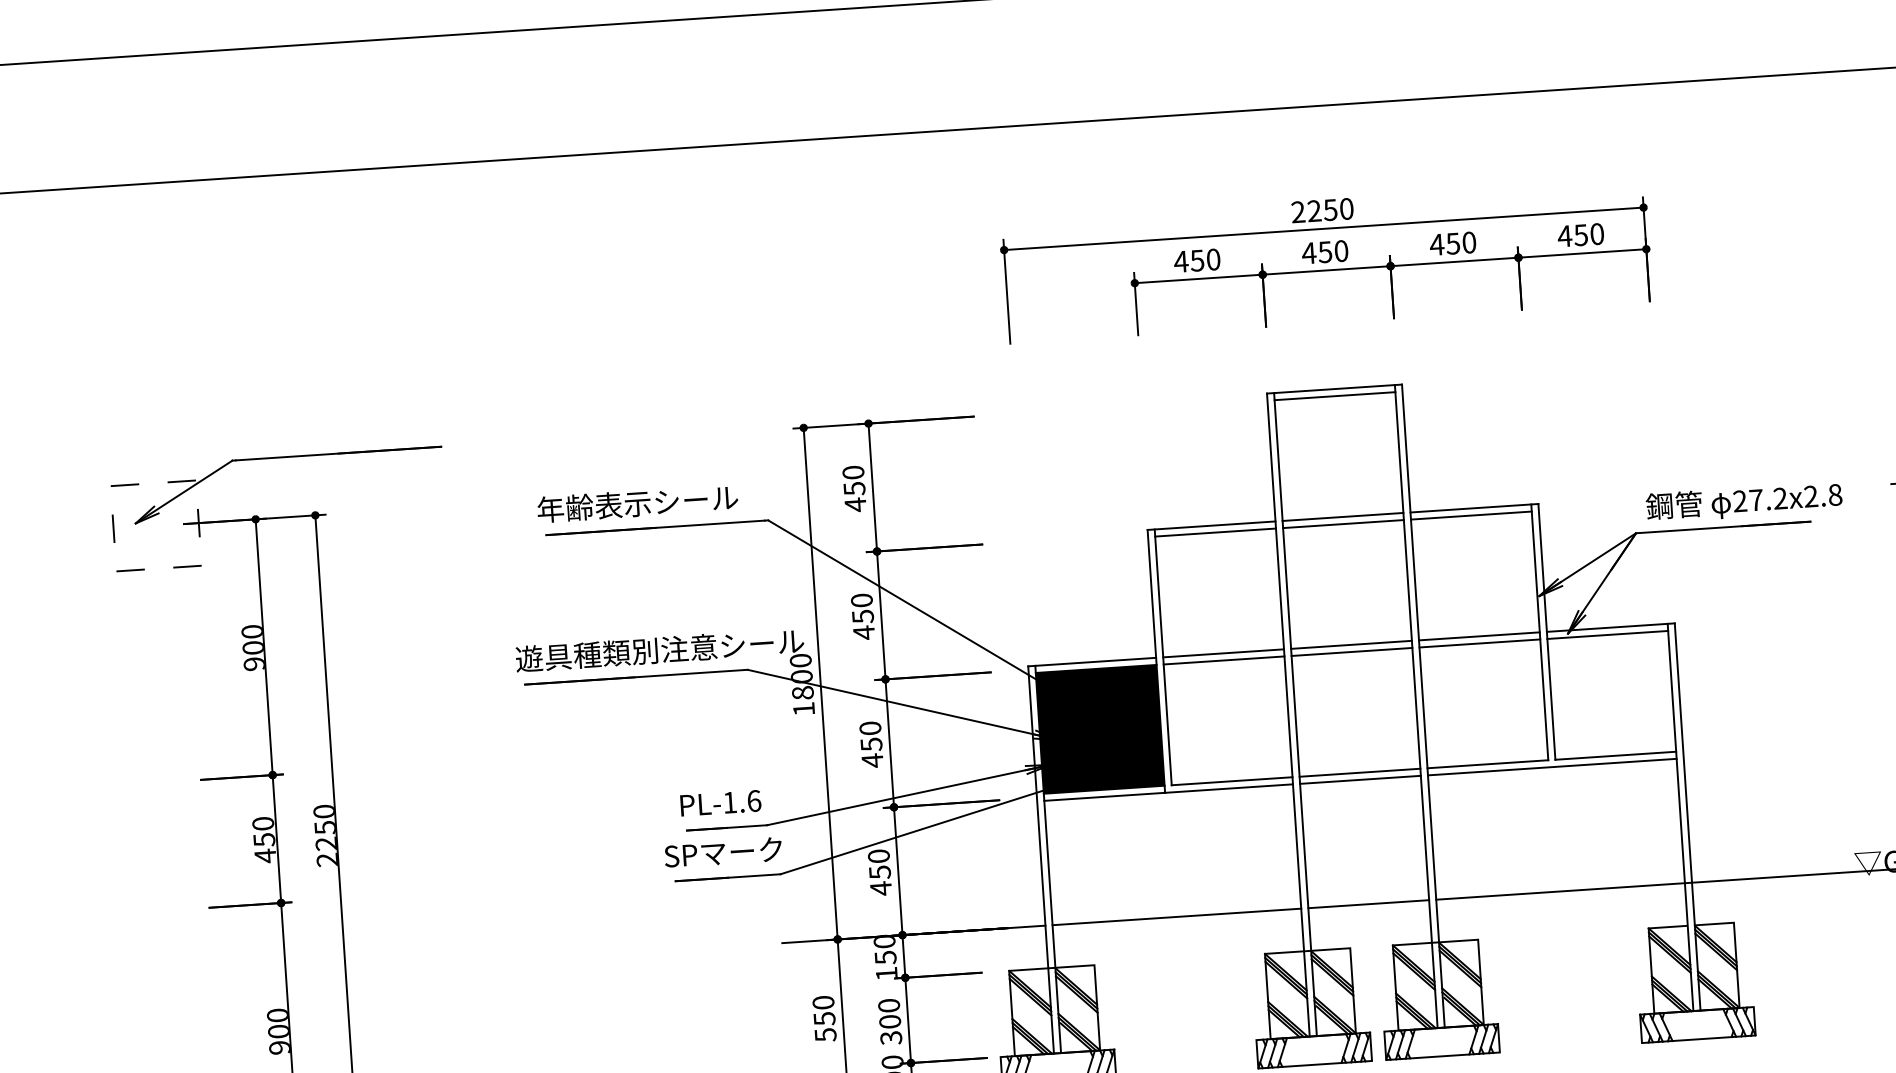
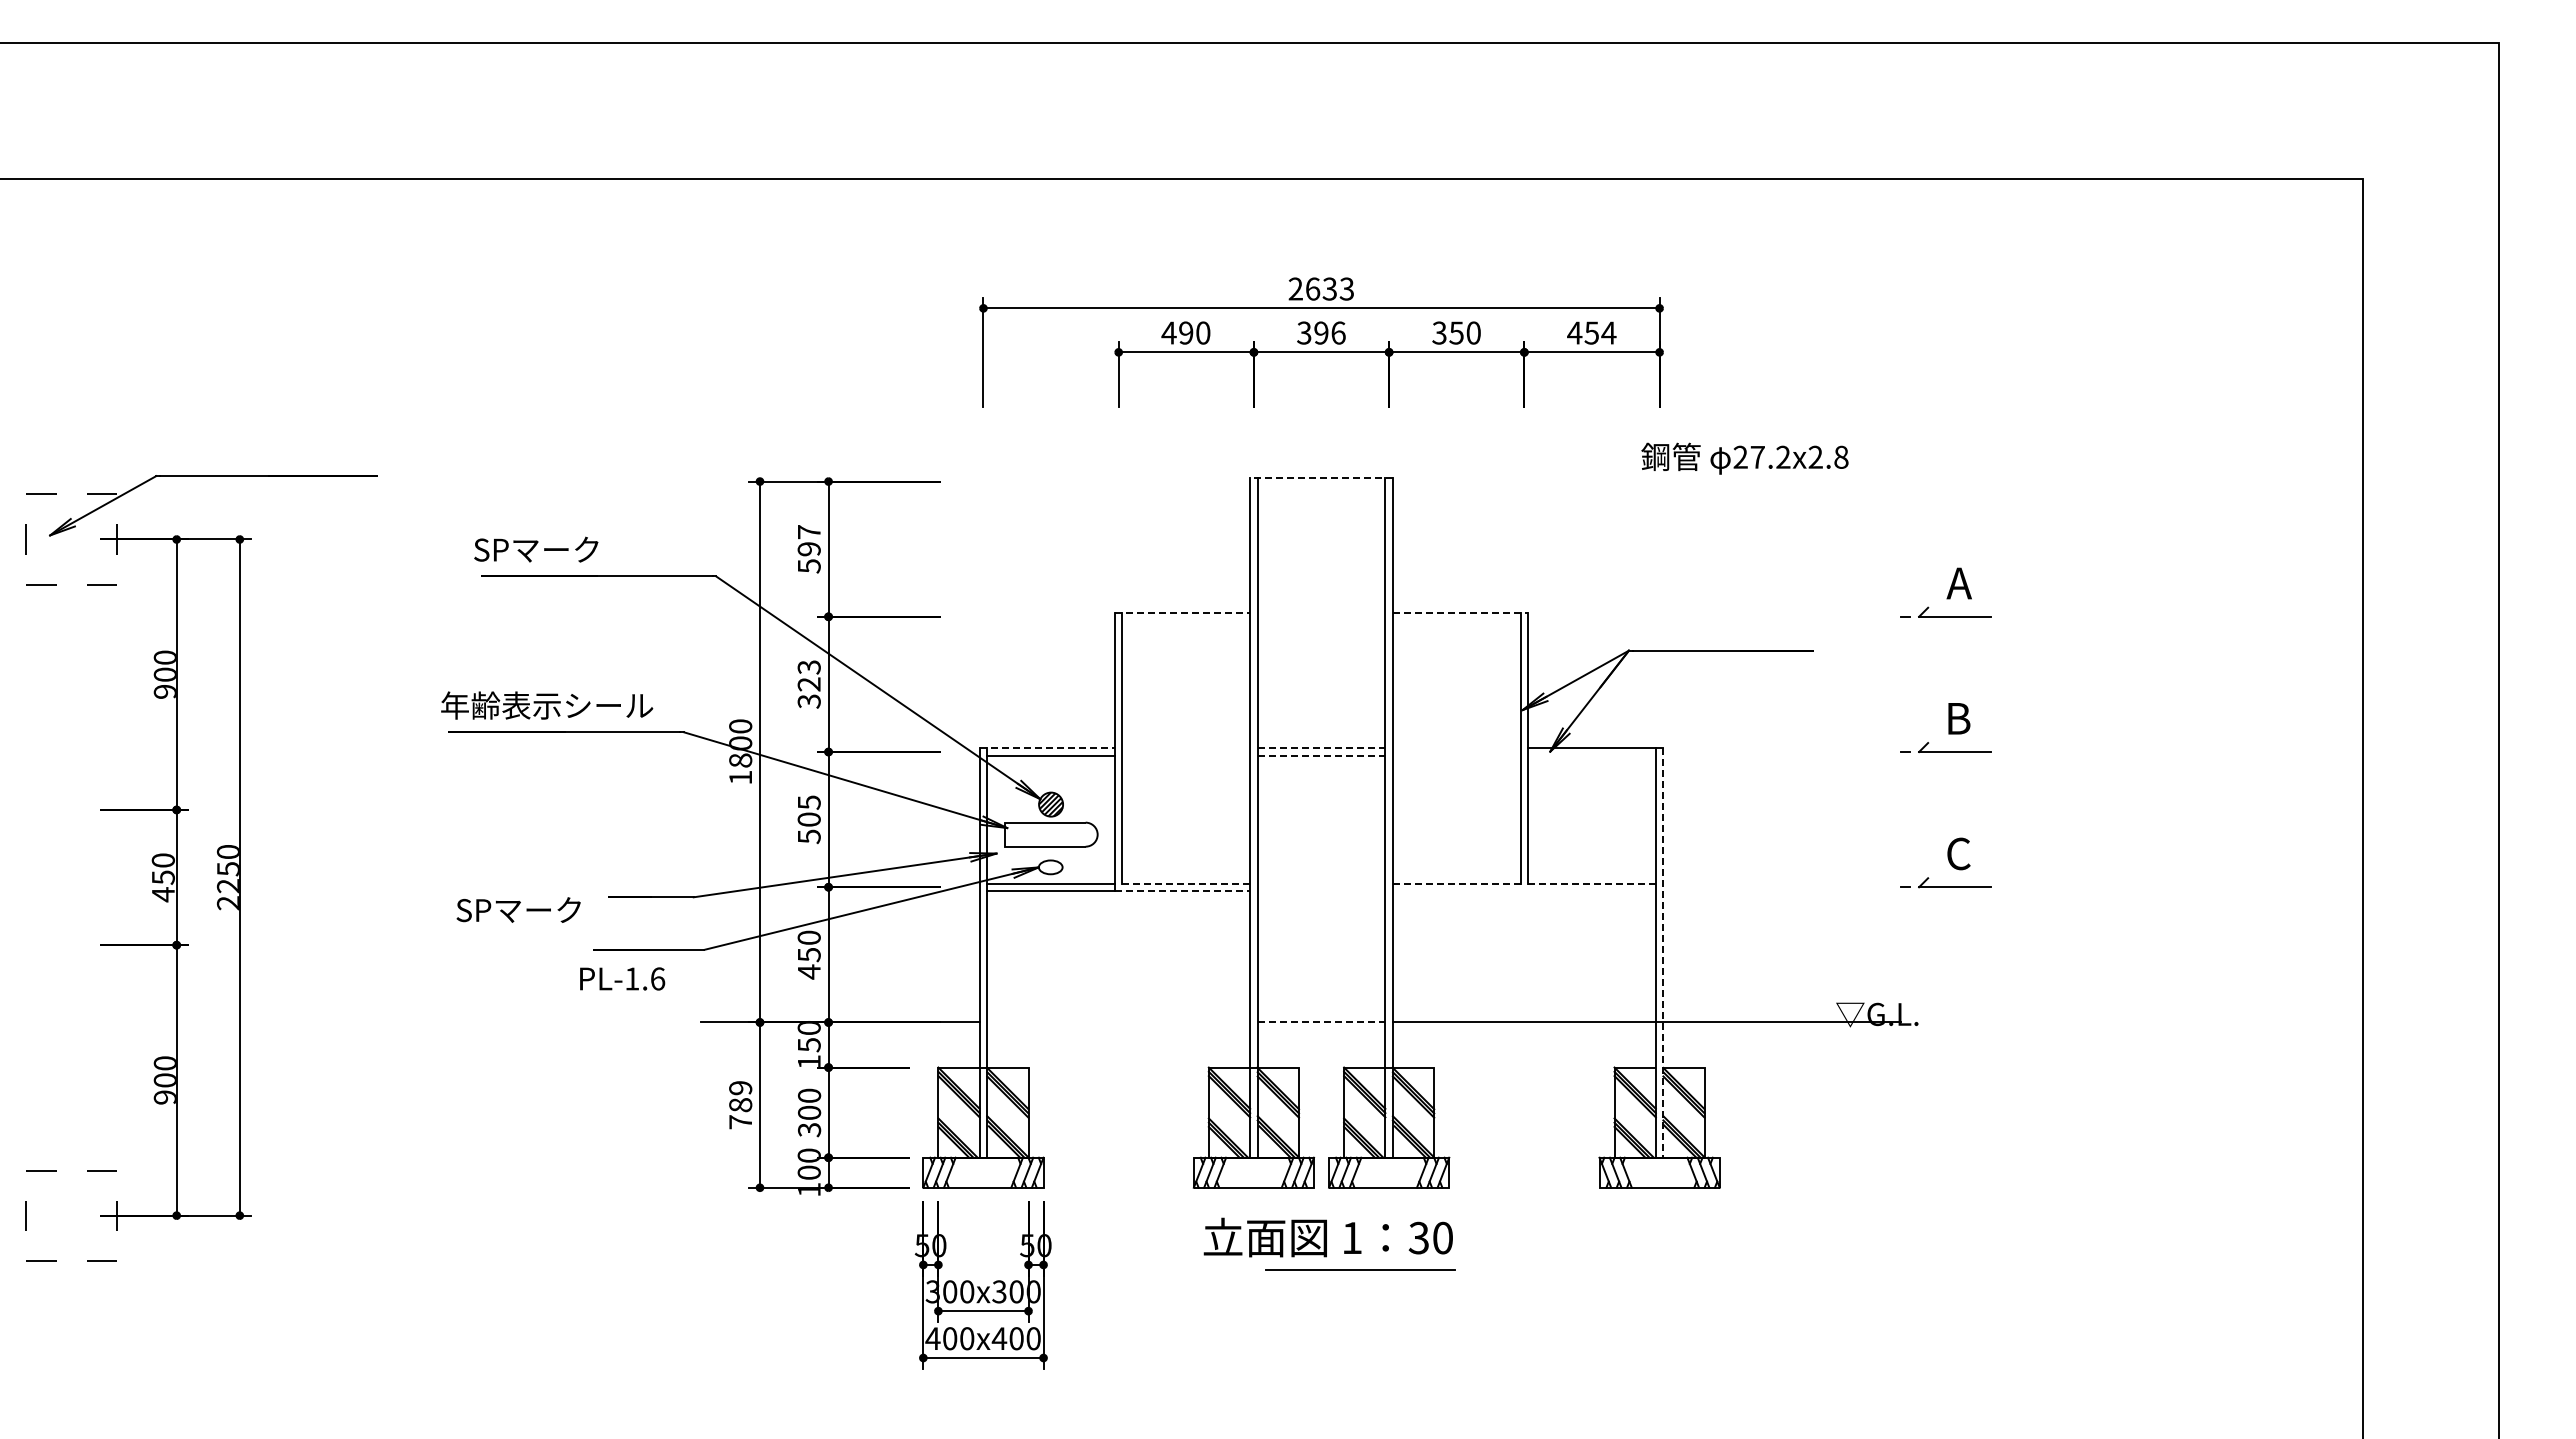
text: (1330, 209) -> (1329, 288), 2250 -> 2633
text: (1596, 233) -> (1608, 332), 450 -> 454
text: (1436, 244) -> (1439, 332), 450 -> 350
text: (1324, 251) -> (1320, 332), 450 -> 396
text: (1196, 260) -> (1185, 332), 450 -> 490
line: (1334, 388) -> (1321, 477), solid -> dashed
line: (1334, 396) -> (1321, 485), removed
text: (853, 489) -> (808, 549), 450 -> 597
text: (1743, 502) -> (1744, 458), moved
text: (637, 503) -> (579, 549), 年齢表示シール -> SPマーク
line: (1474, 508) -> (1460, 613), solid -> dashed
line: (1471, 515) -> (1456, 620), removed
line: (1342, 517) -> (1321, 613), removed
line: (1343, 524) -> (1321, 620), removed
line: (1211, 526) -> (1182, 613), solid -> dashed
line: (1215, 532) -> (1186, 620), removed
text: (862, 616) -> (808, 684), 450 -> 323
line: (1607, 634) -> (1591, 755), removed
line: (1479, 636) -> (1456, 748), removed
line: (1479, 643) -> (1456, 755), removed
line: (1351, 645) -> (1321, 748), solid -> dashed
text: (659, 650) -> (592, 705), 遊具種類別注意シール -> 年齢表示シール
line: (1351, 651) -> (1321, 755), solid -> dashed
line: (1223, 653) -> (1186, 748), removed
line: (1224, 660) -> (1186, 755), removed
line: (1092, 662) -> (1047, 748), solid -> dashed
fill: (1099, 729) -> (1050, 819), removed
hatch: (1100, 743) -> (1050, 834), removed
text: (870, 744) -> (808, 819), 450 -> 505
line: (1616, 755) -> (1592, 883), solid -> dashed
line: (1487, 764) -> (1456, 883), solid -> dashed
line: (1551, 767) -> (1523, 891), removed
line: (1359, 772) -> (1321, 883), removed
line: (1360, 780) -> (1321, 891), removed
line: (1232, 781) -> (1186, 883), solid -> dashed
line: (1229, 789) -> (1182, 891), solid -> dashed
text: (720, 802) -> (622, 978), moved
line: (1687, 817) -> (1663, 953), solid -> dashed
text: (723, 852) -> (518, 909), moved
line: (1368, 904) -> (1321, 1022), solid -> dashed
line: (1176, 916) -> (1118, 1022), removed
text: (824, 1019) -> (740, 1105), 550 -> 789

